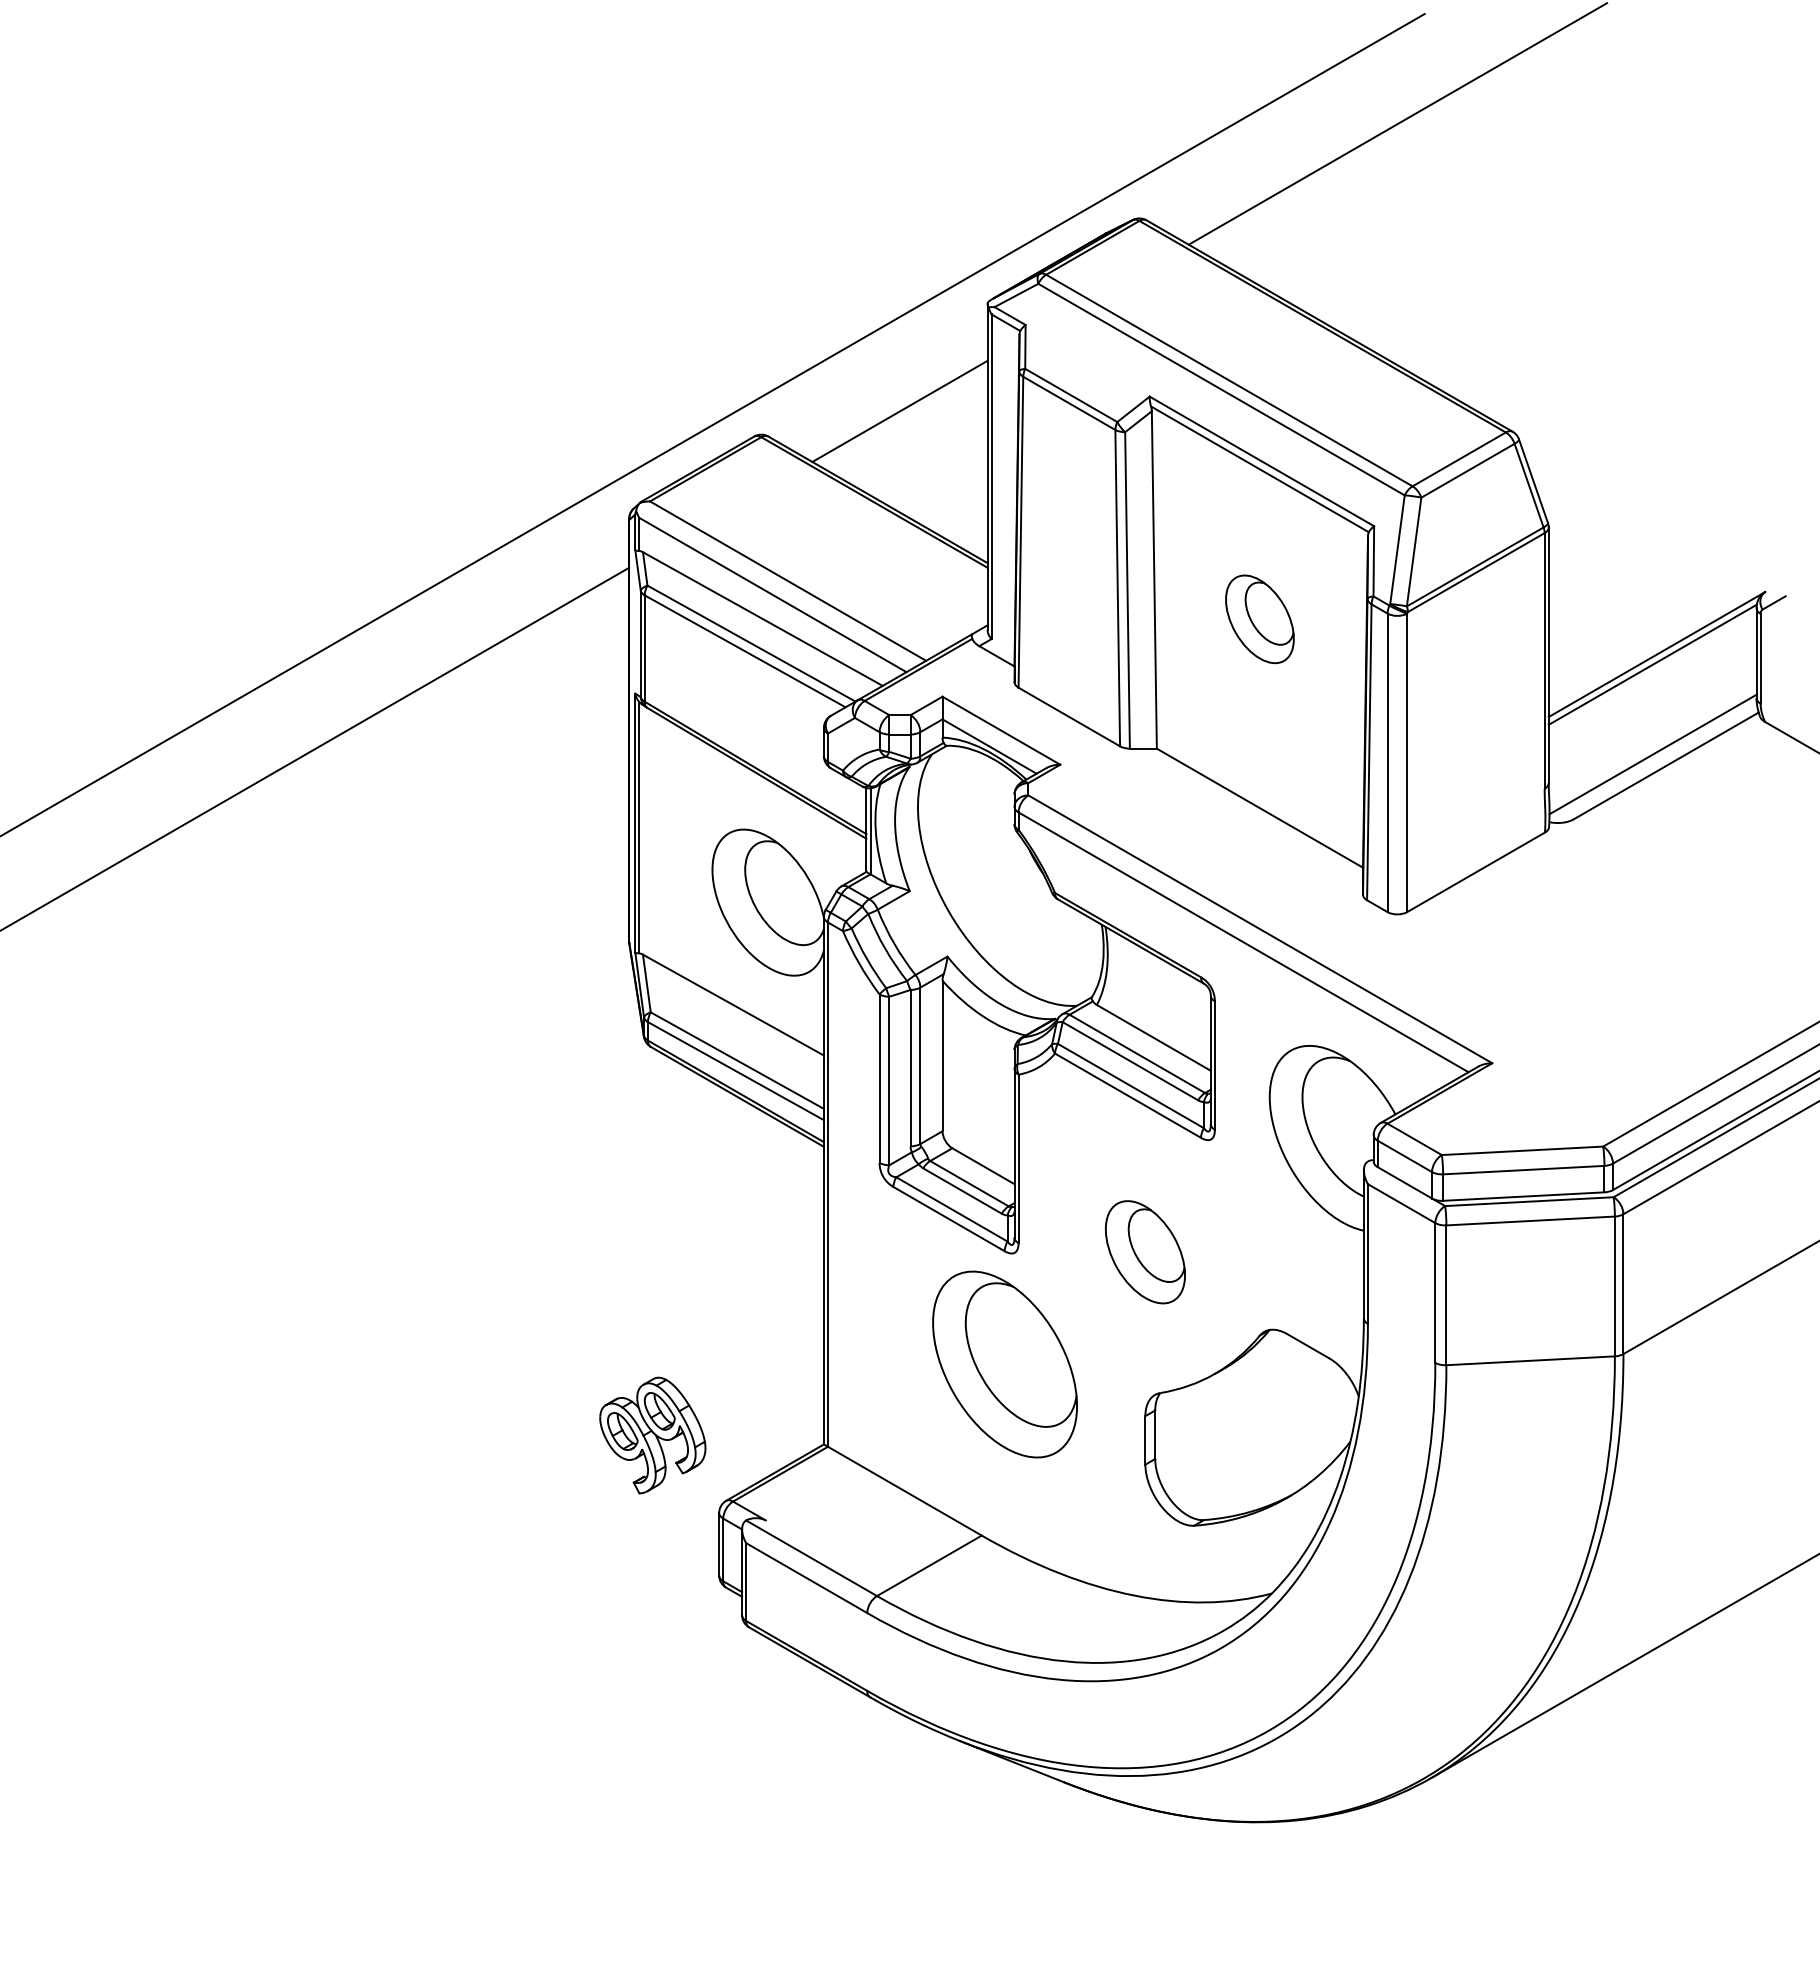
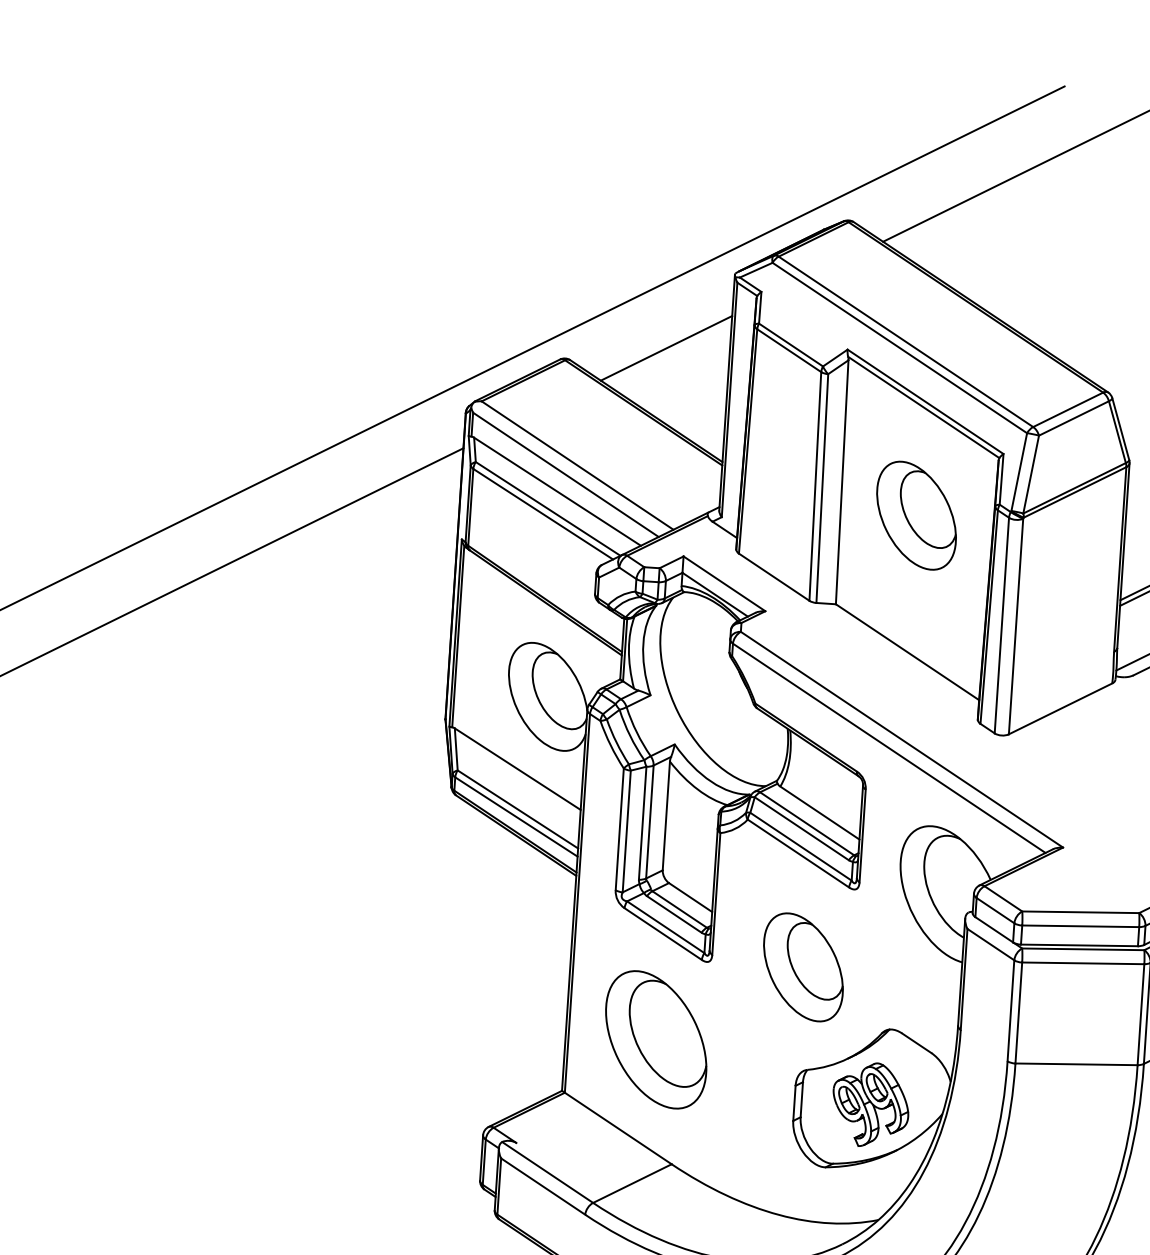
part: (1259, 619) -> (916, 515), size x1.67
part: (1145, 1252) -> (803, 967), size x1.43
part: (1004, 1364) -> (655, 1039), moved
part: (652, 1435) -> (870, 1104), moved

